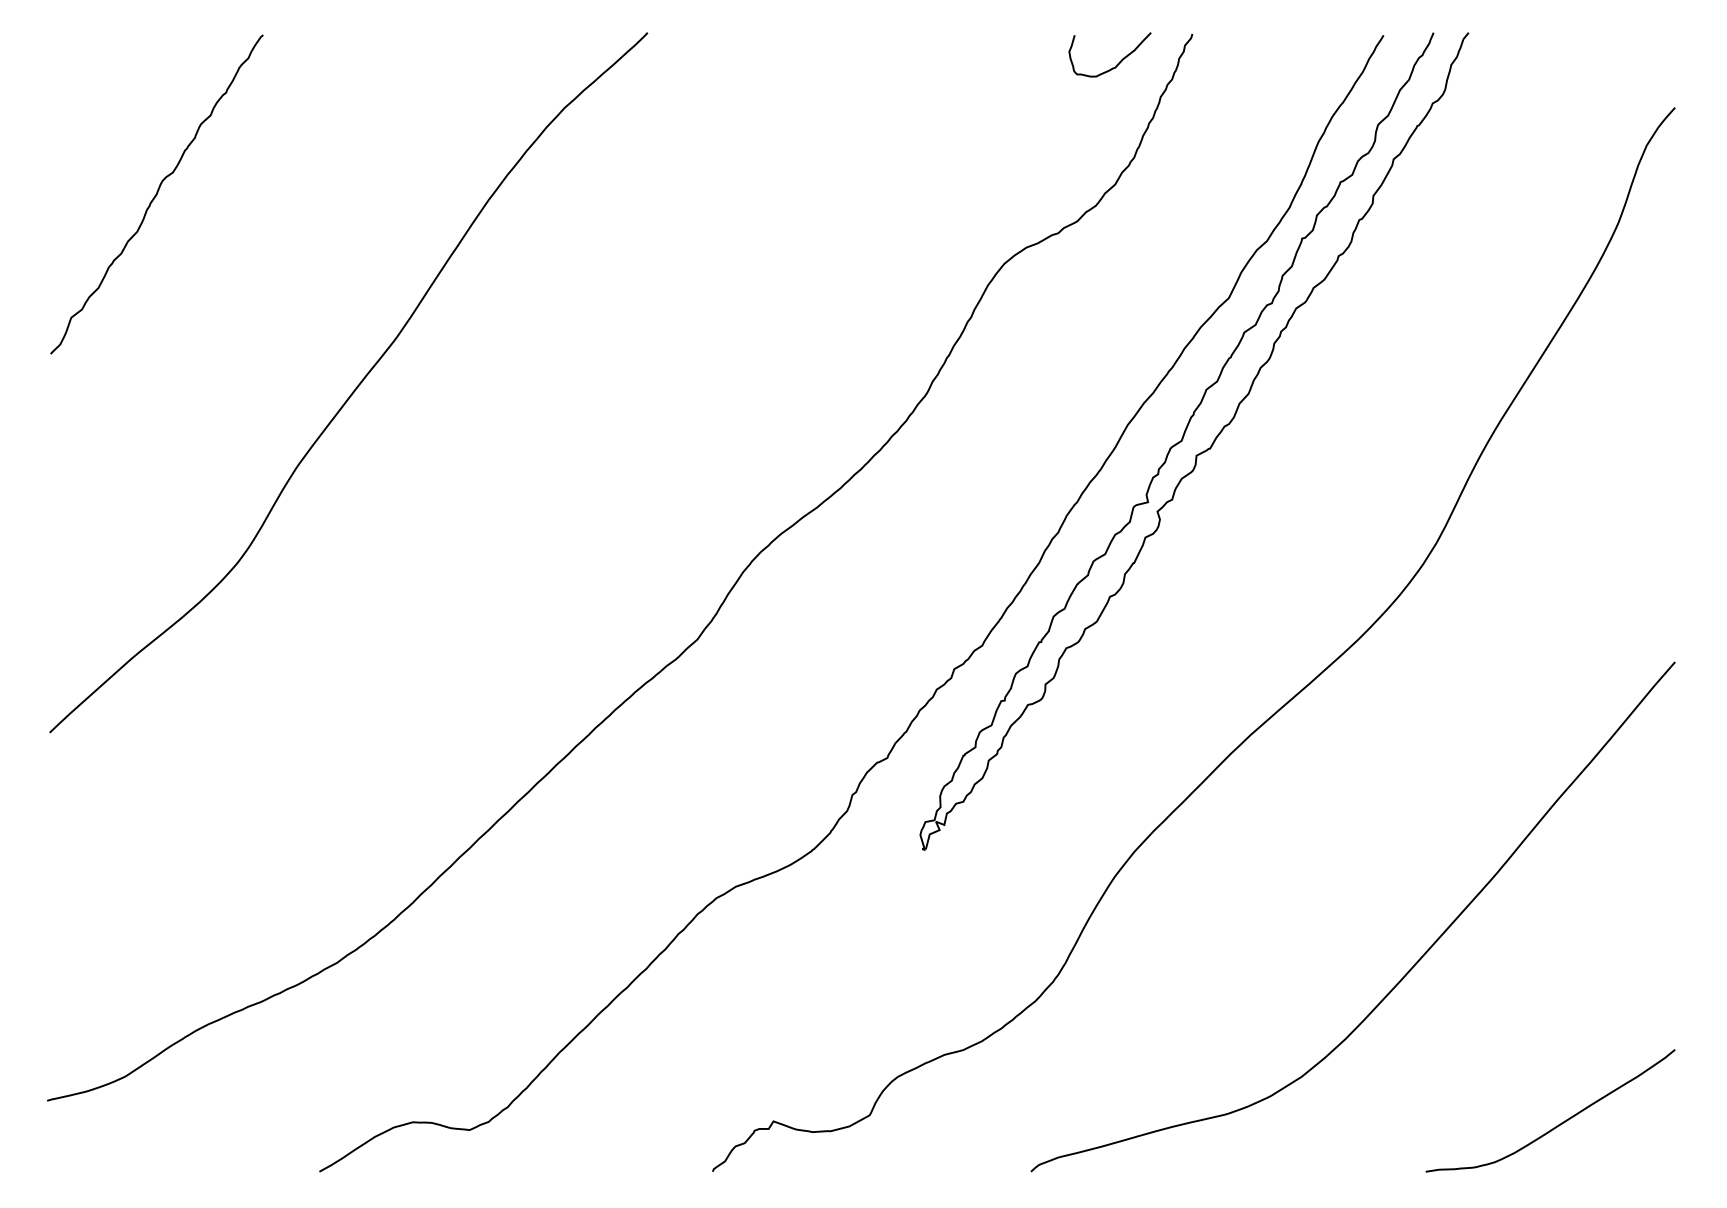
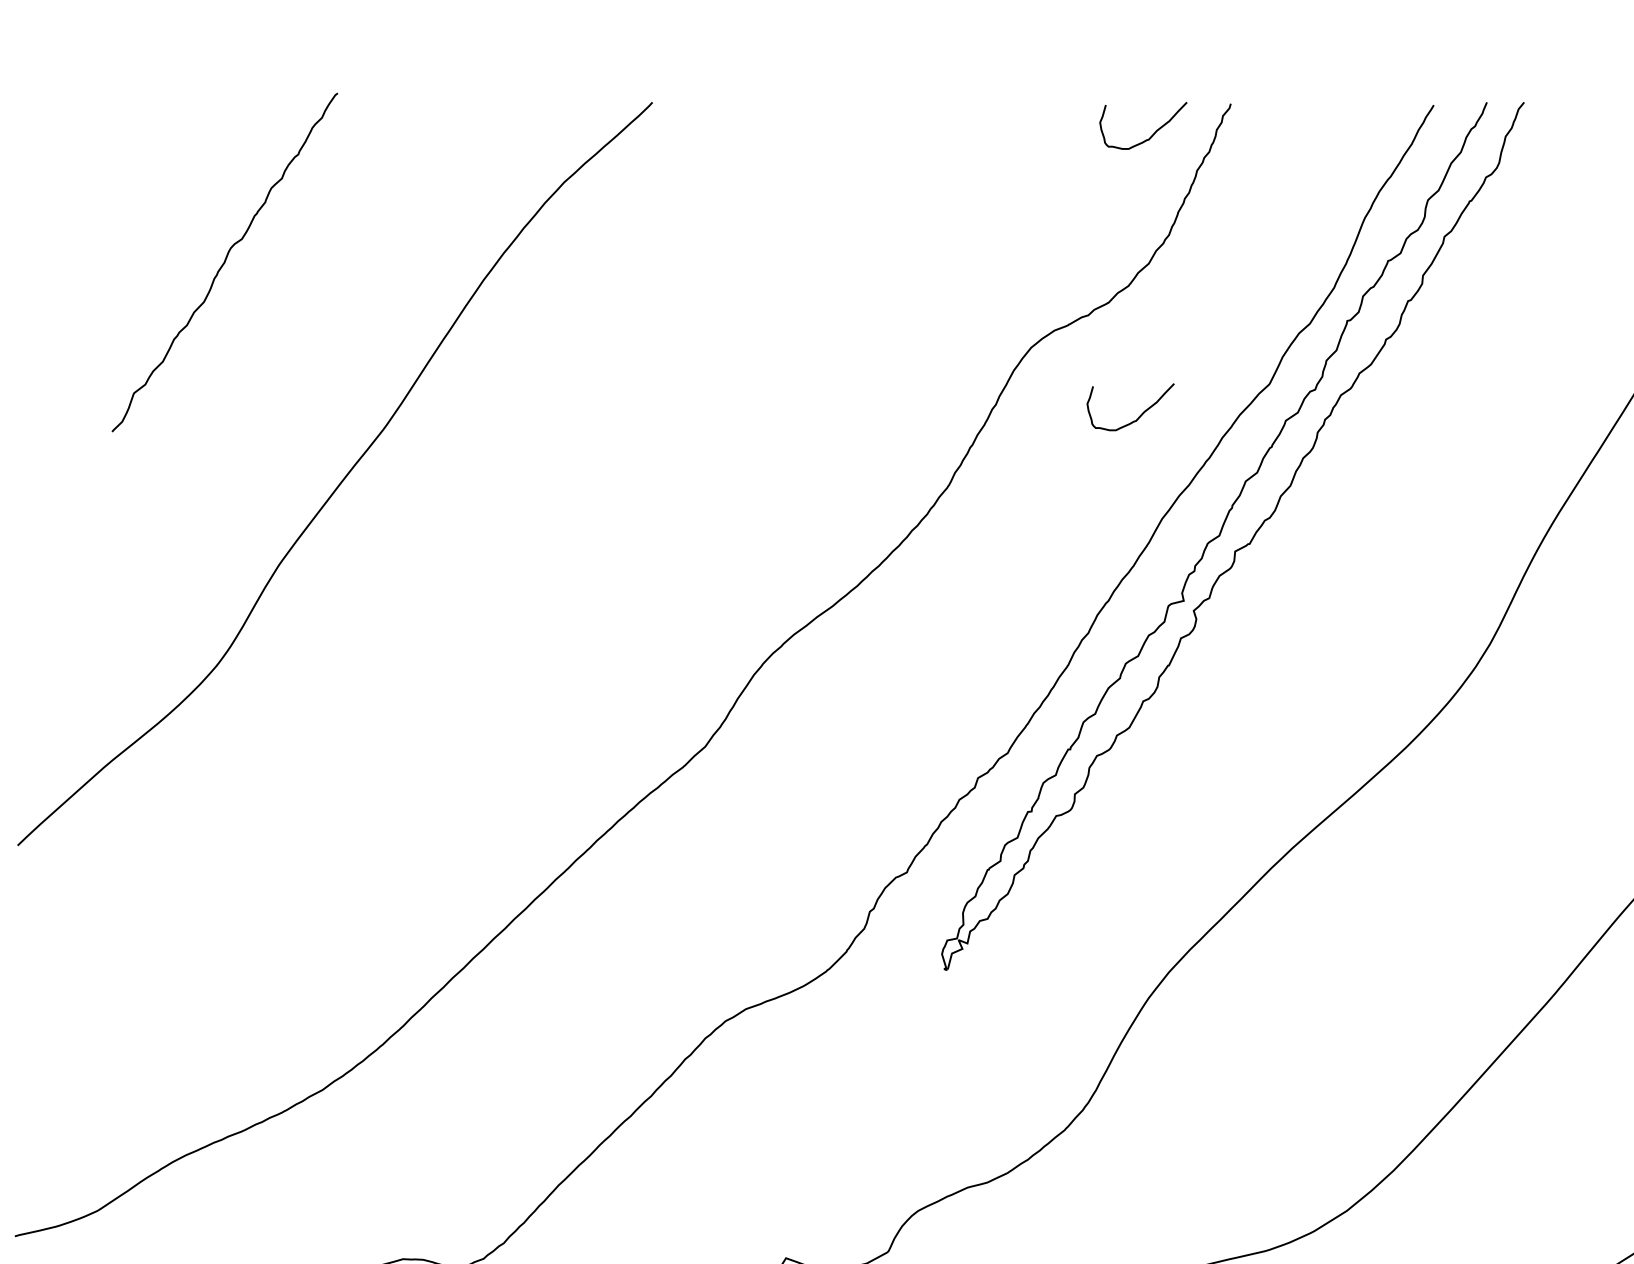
curve: (156, 194) -> (224, 262), moved
curve: (1106, 327) -> (1139, 415), added

